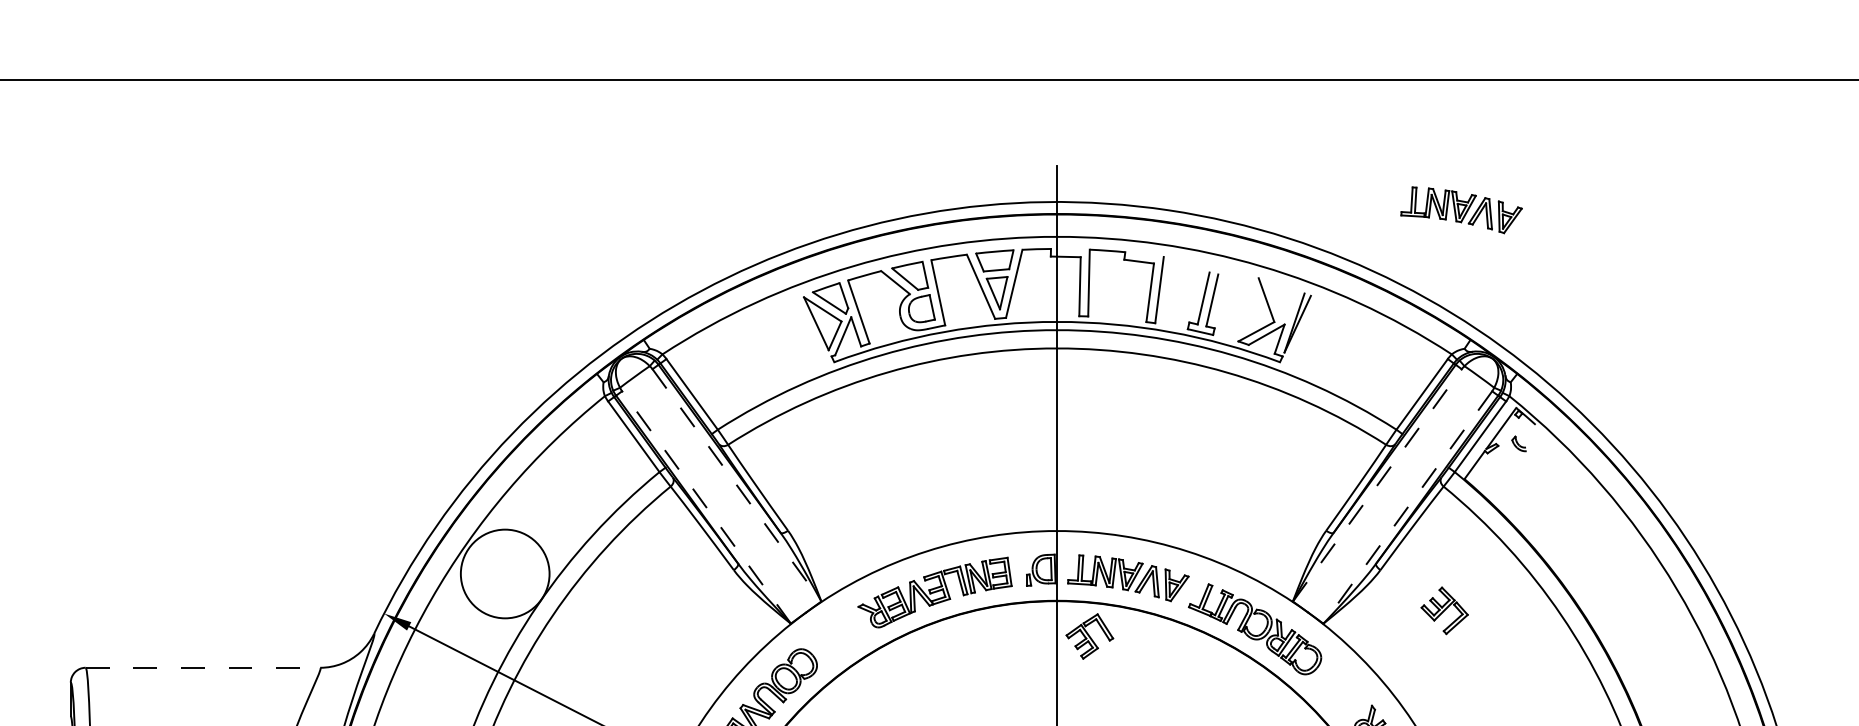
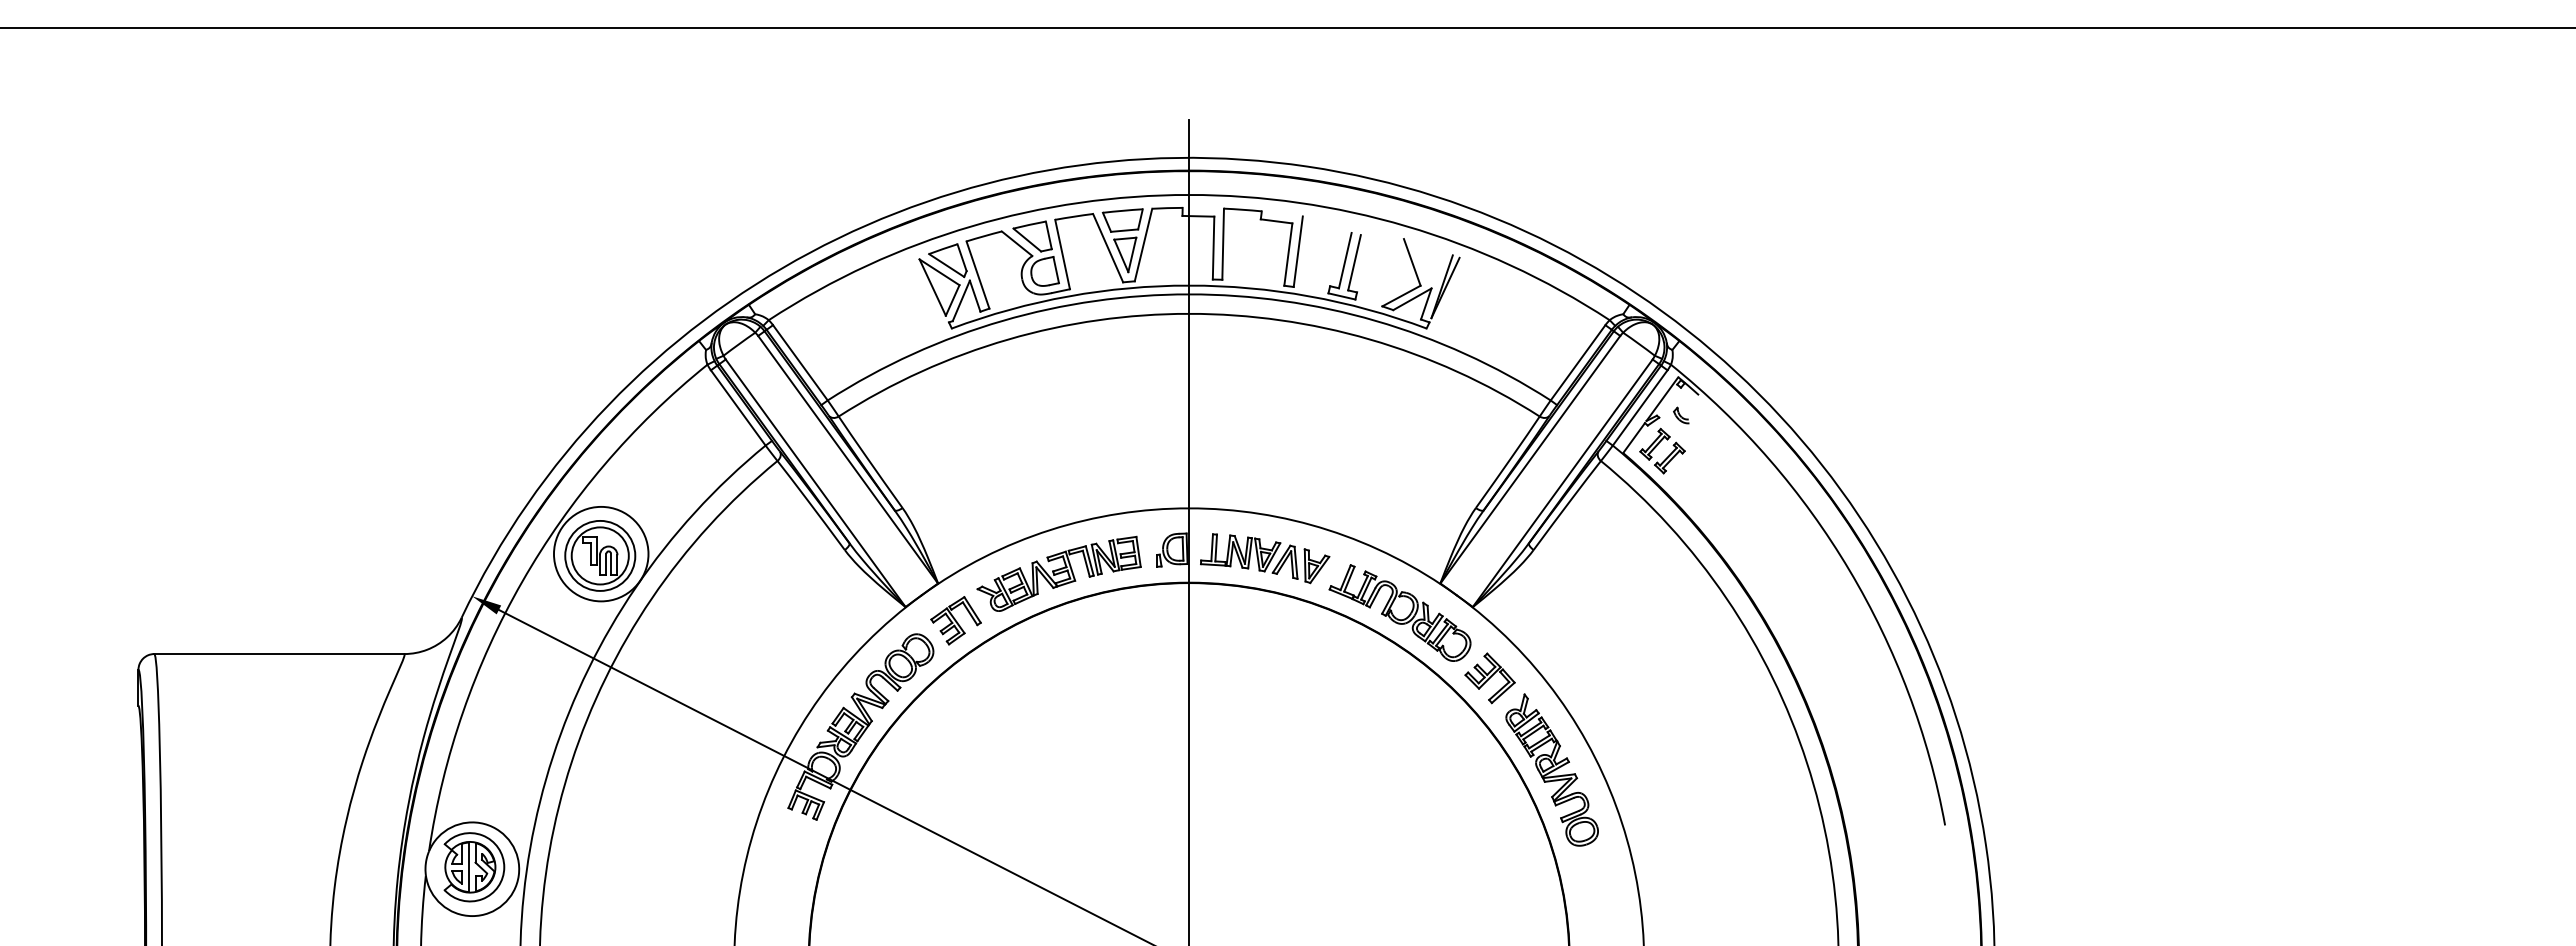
part: (1461, 210) -> (1620, 166), removed
part: (1496, 472) -> (1657, 446), added
line: (737, 485) -> (848, 459), dashed -> solid
line: (1377, 485) -> (1530, 459), dashed -> solid
line: (706, 507) -> (815, 483), dashed -> solid
line: (1407, 507) -> (1562, 483), dashed -> solid
part: (504, 575) -> (600, 555), added
part: (1444, 610) -> (1489, 678), moved
part: (1089, 636) -> (955, 620), moved
line: (203, 668) -> (279, 654), dashed -> solid

